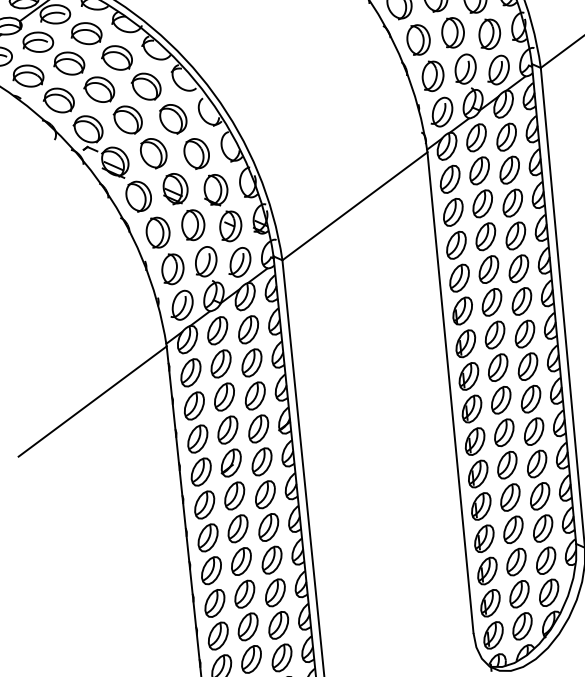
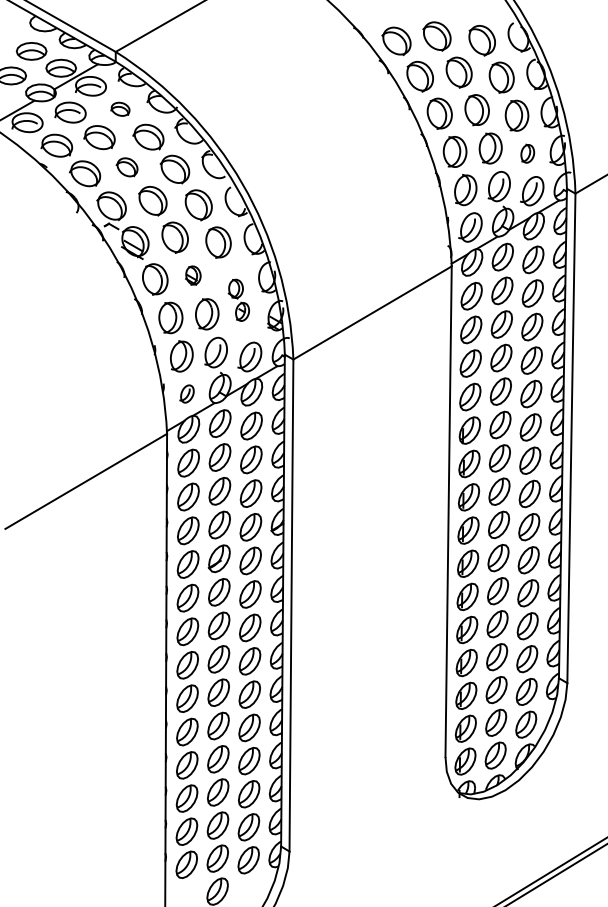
part: (86, 33) -> (120, 109), size x0.6
part: (489, 33) -> (527, 153), size x0.6
part: (98, 90) -> (126, 167), size x0.7
part: (175, 188) -> (193, 275), size x0.6
part: (222, 208) -> (238, 300), size x0.6
part: (181, 304) -> (186, 393), size x0.6

